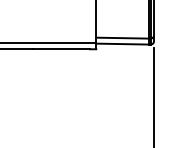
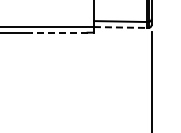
line: (123, 44) -> (121, 27), solid -> dashed
line: (61, 49) -> (59, 32), solid -> dashed

